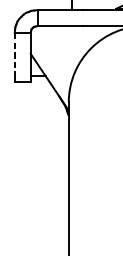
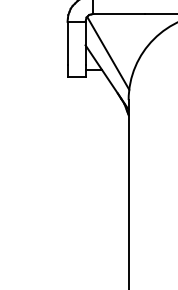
line: (14, 52) -> (67, 43), dashed -> solid
line: (50, 61) -> (108, 53), added

